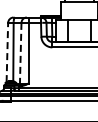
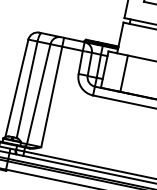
line: (7, 52) -> (17, 88), dashed -> solid
line: (20, 53) -> (38, 94), dashed -> solid

